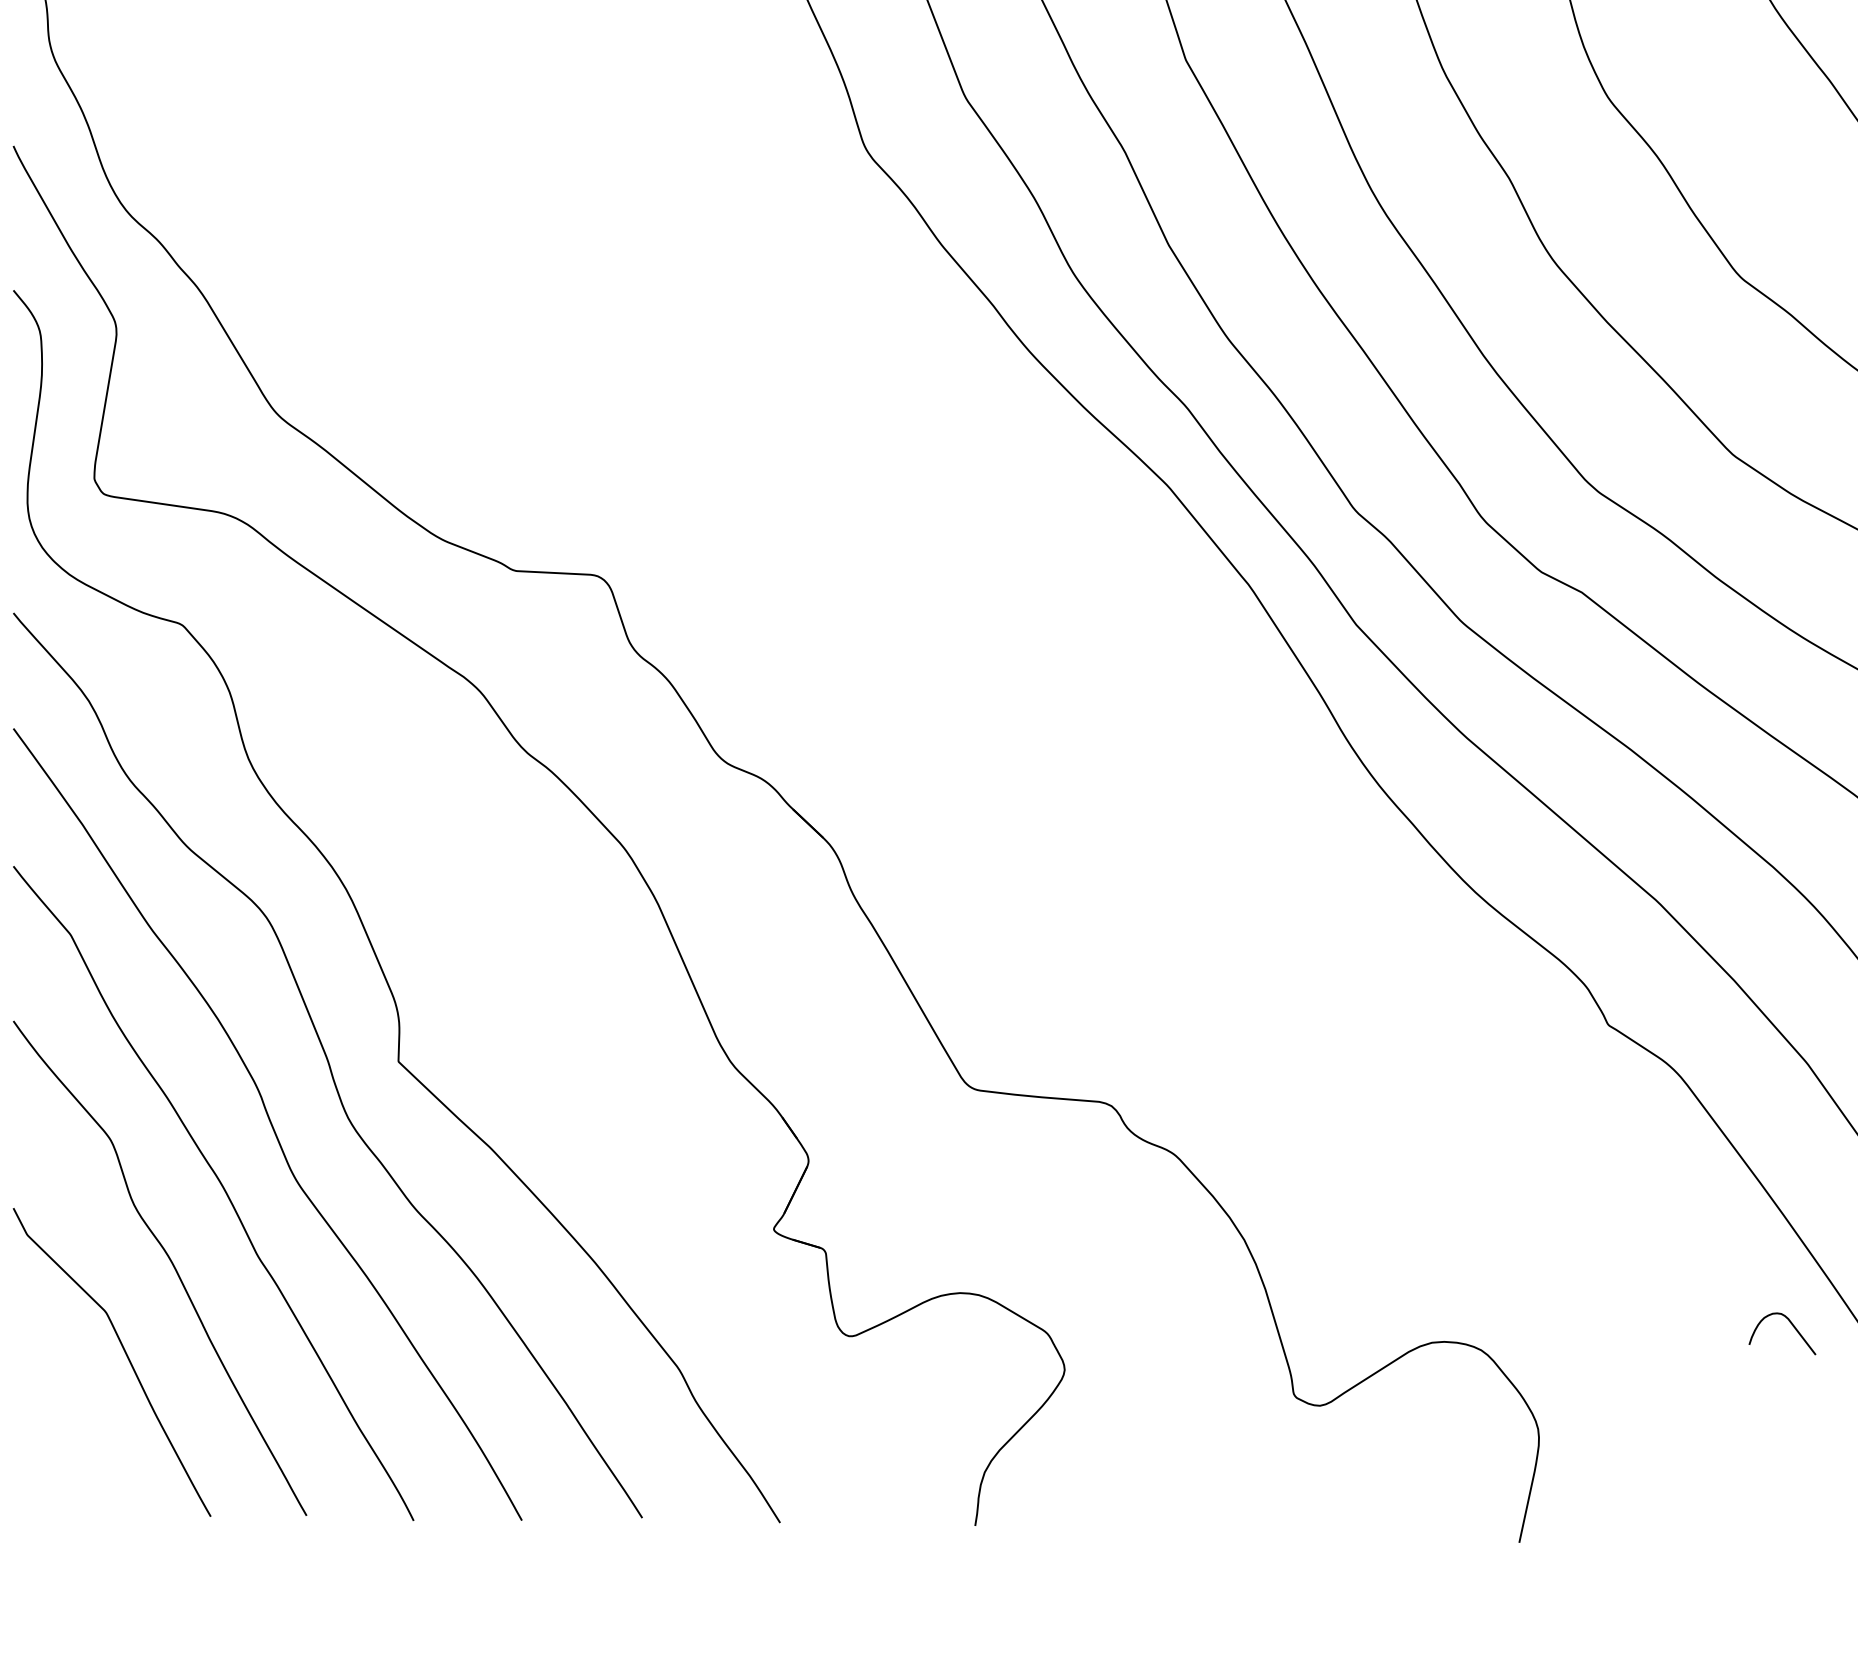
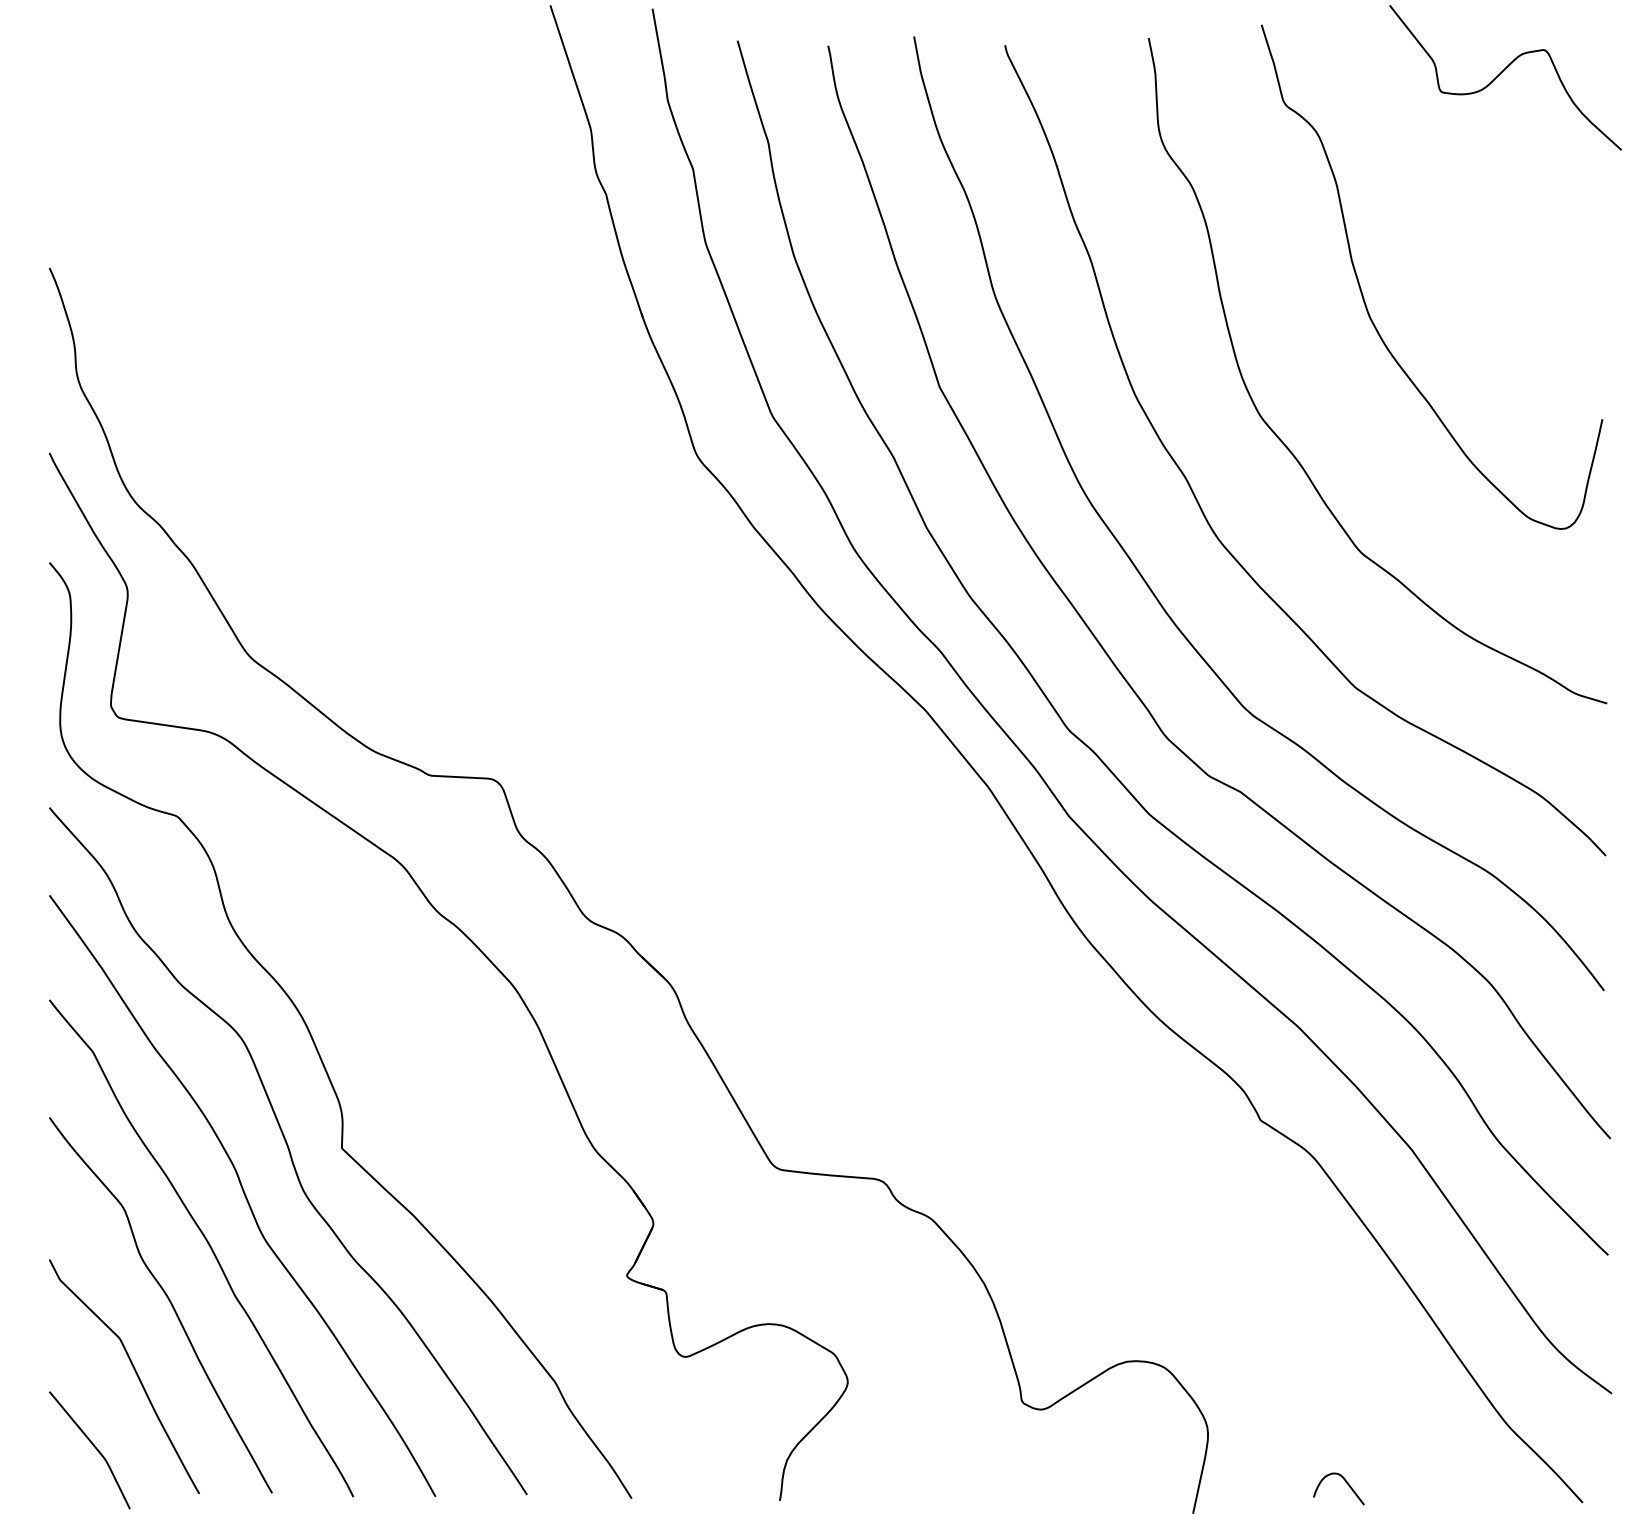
curve: (1791, 1325) -> (1345, 1482), moved
curve: (71, 1454) -> (93, 1446), added

